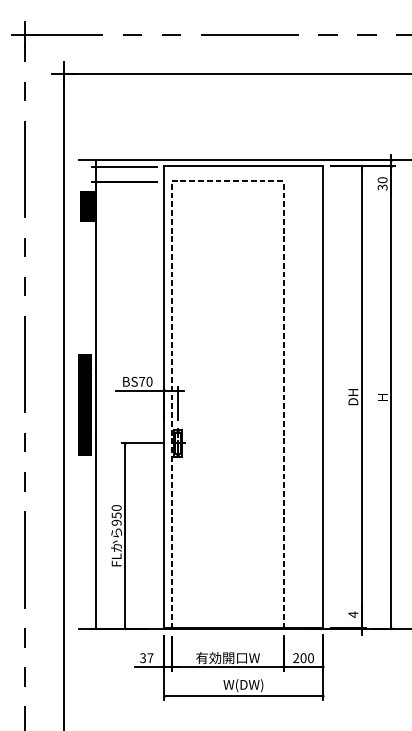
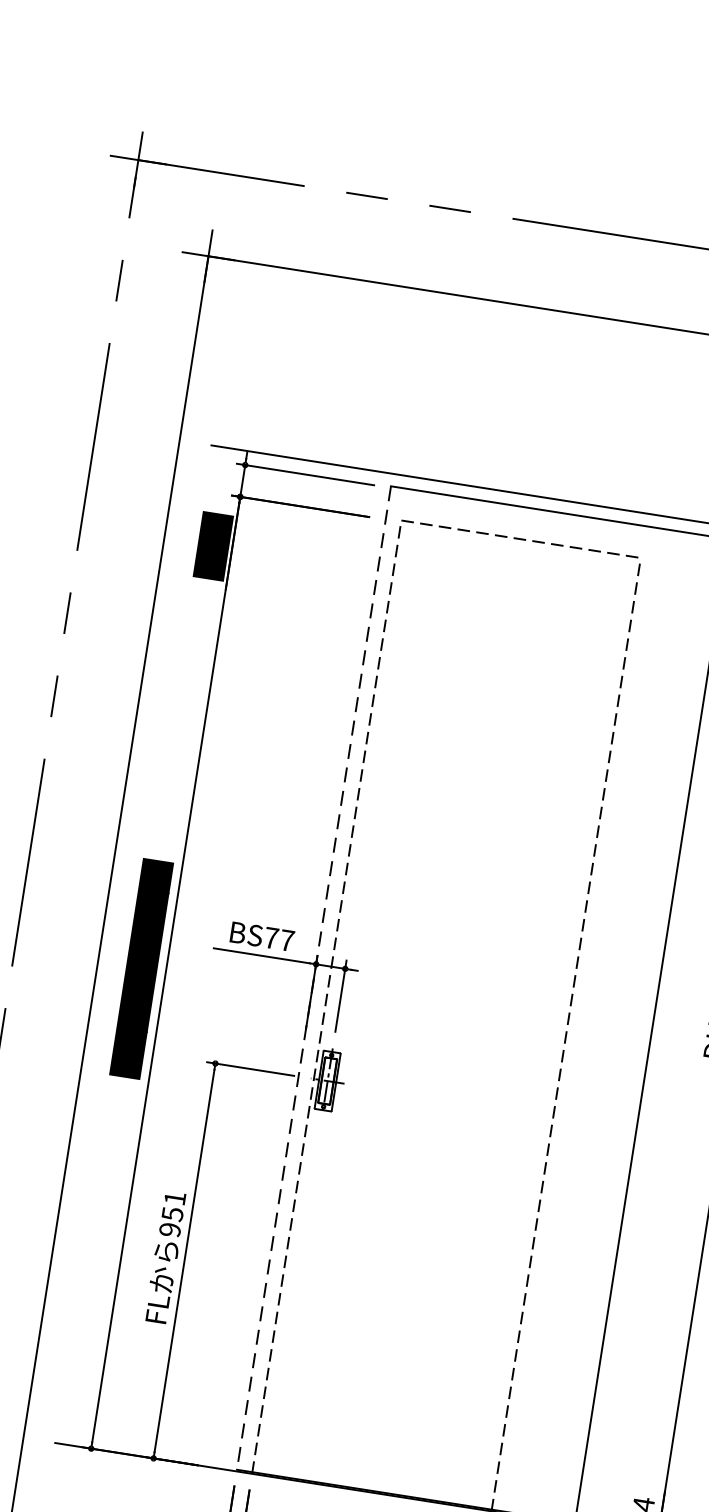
text: (149, 381) -> (287, 939), BS70 -> BS77
line: (164, 397) -> (313, 978), solid -> dashed
text: (116, 507) -> (174, 1197), 950 -> 951

